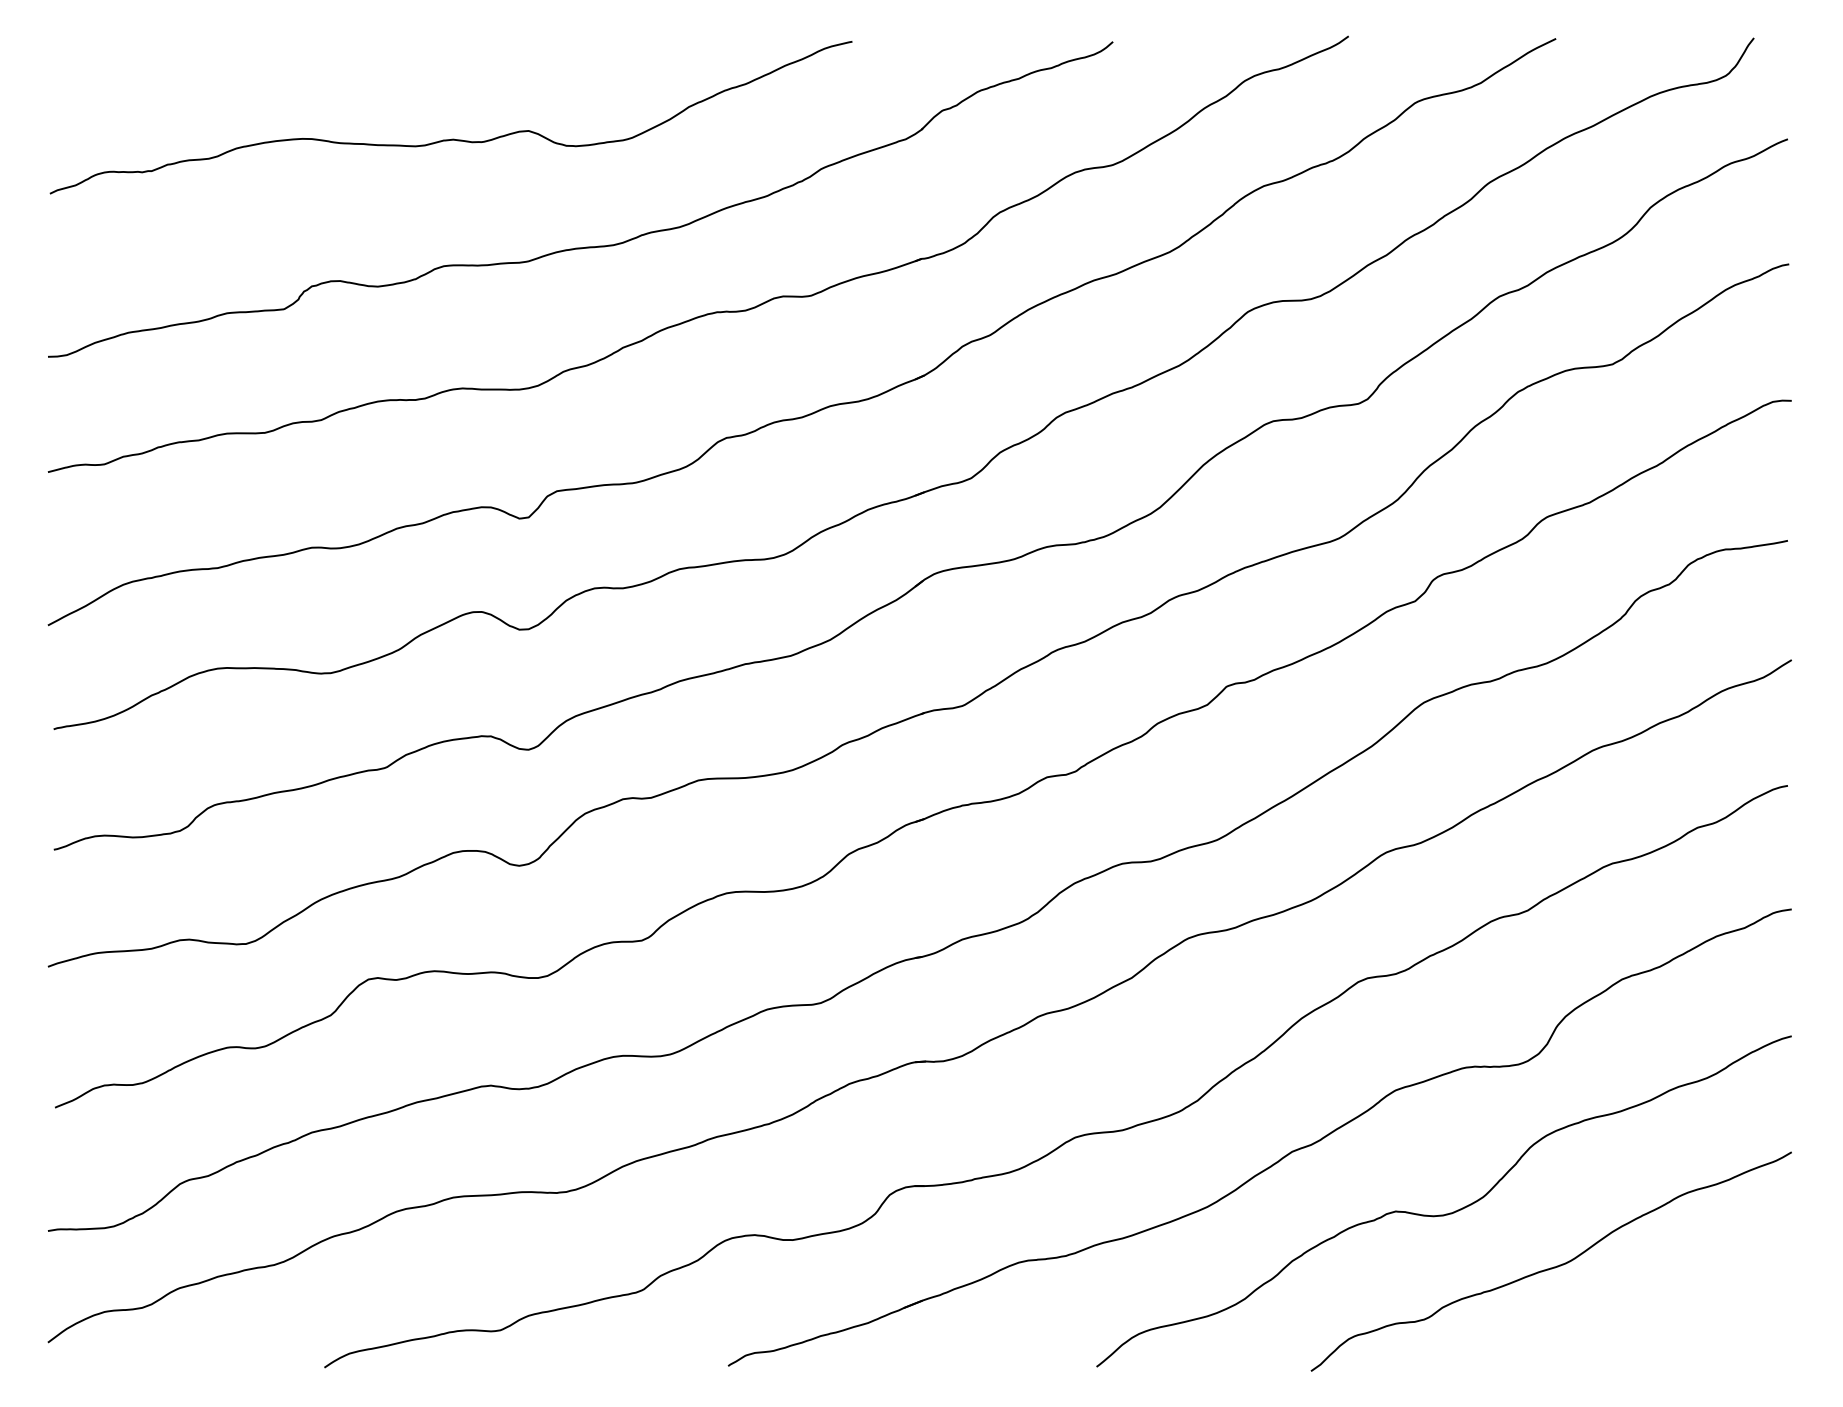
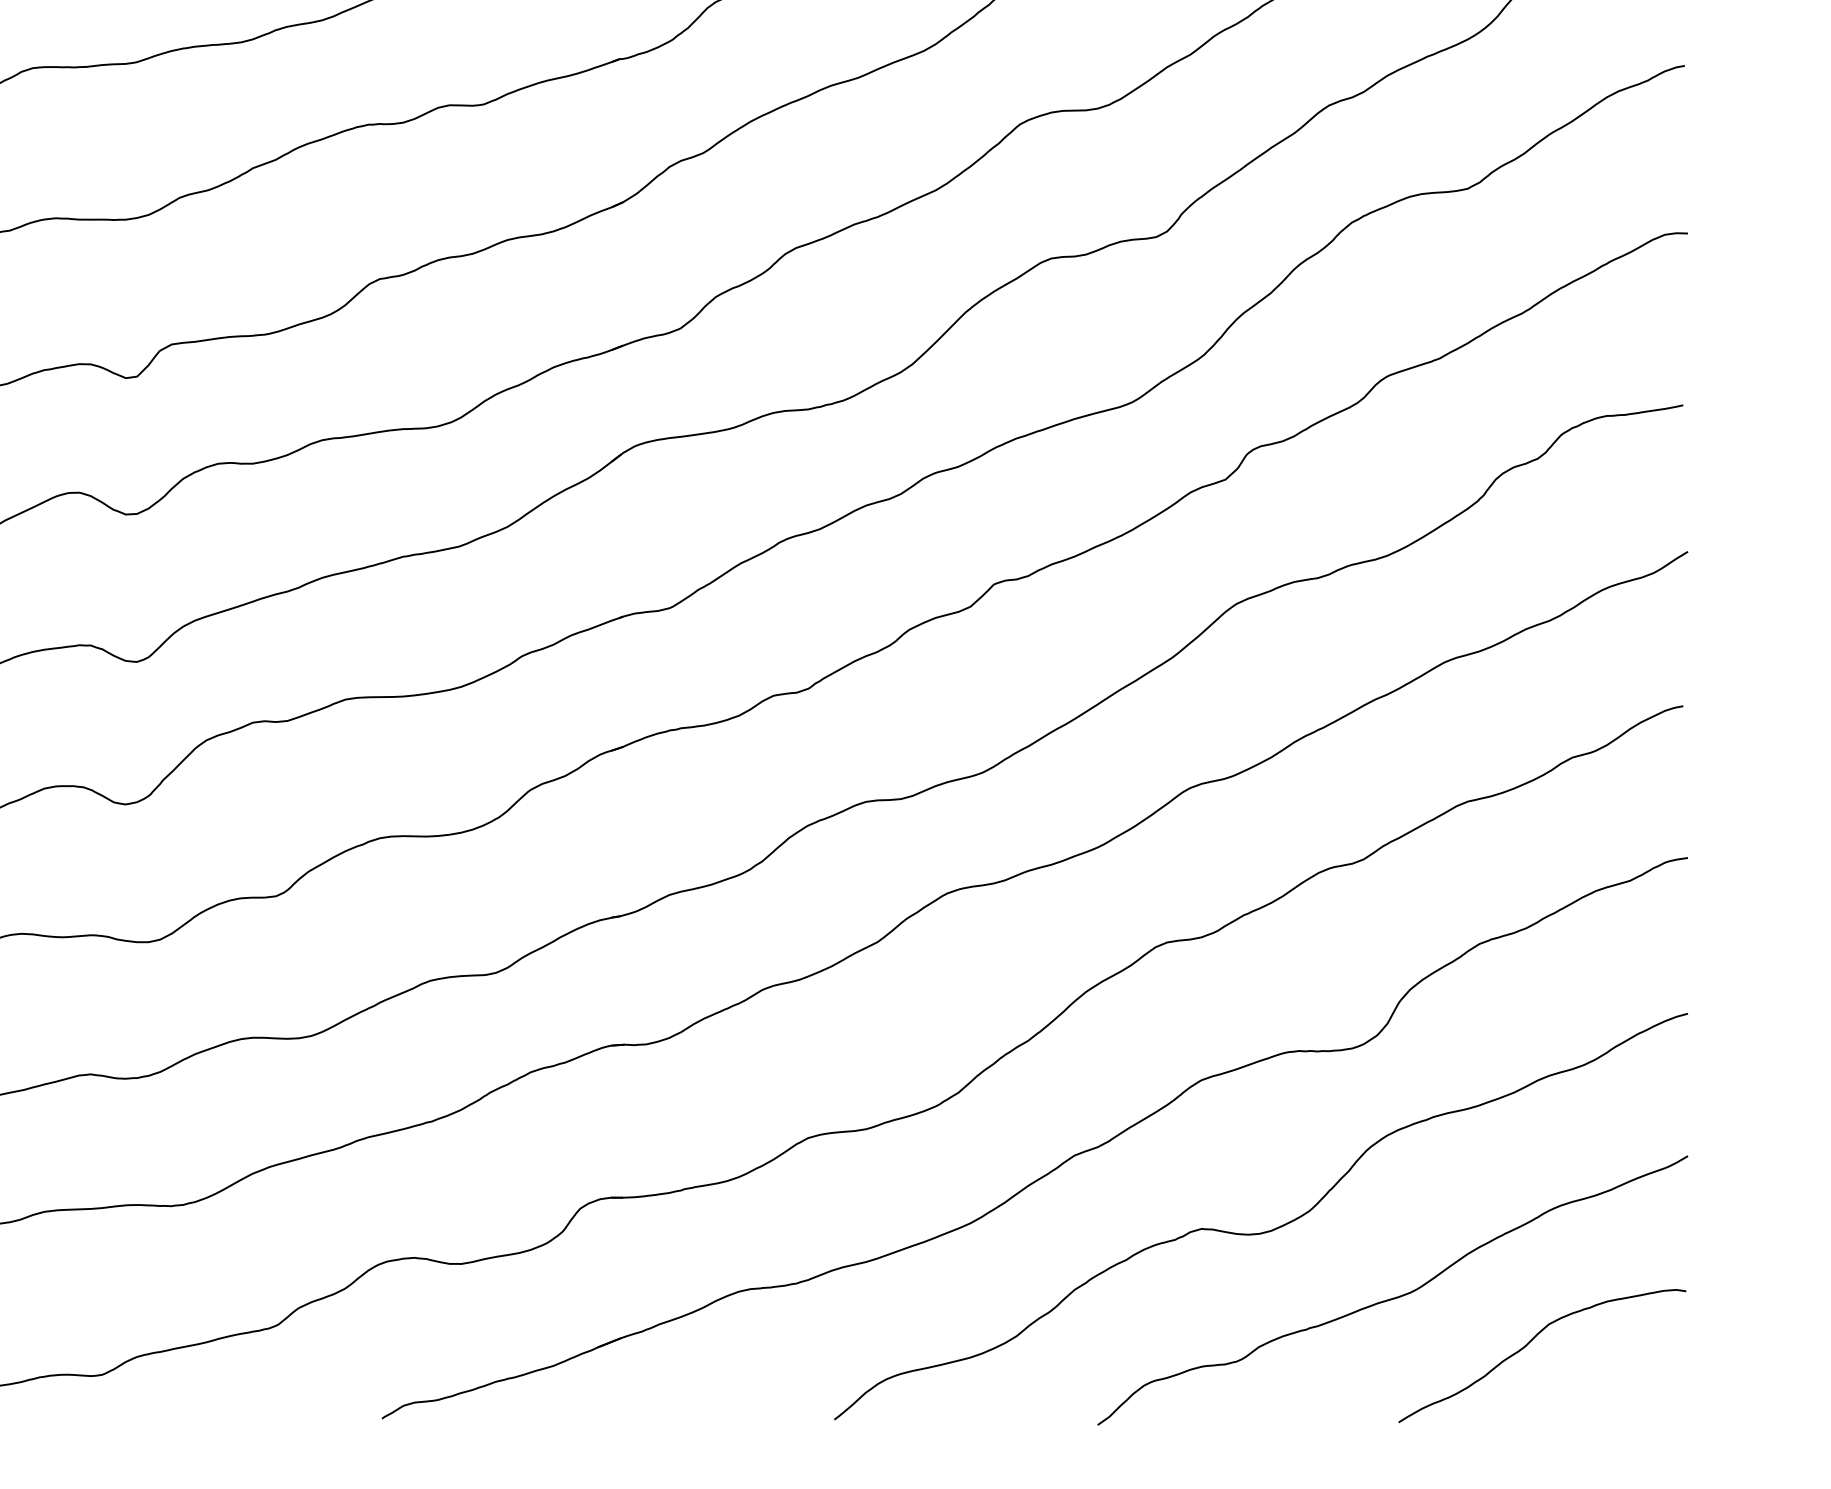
curve: (1663, 1304) -> (1530, 1343), added

